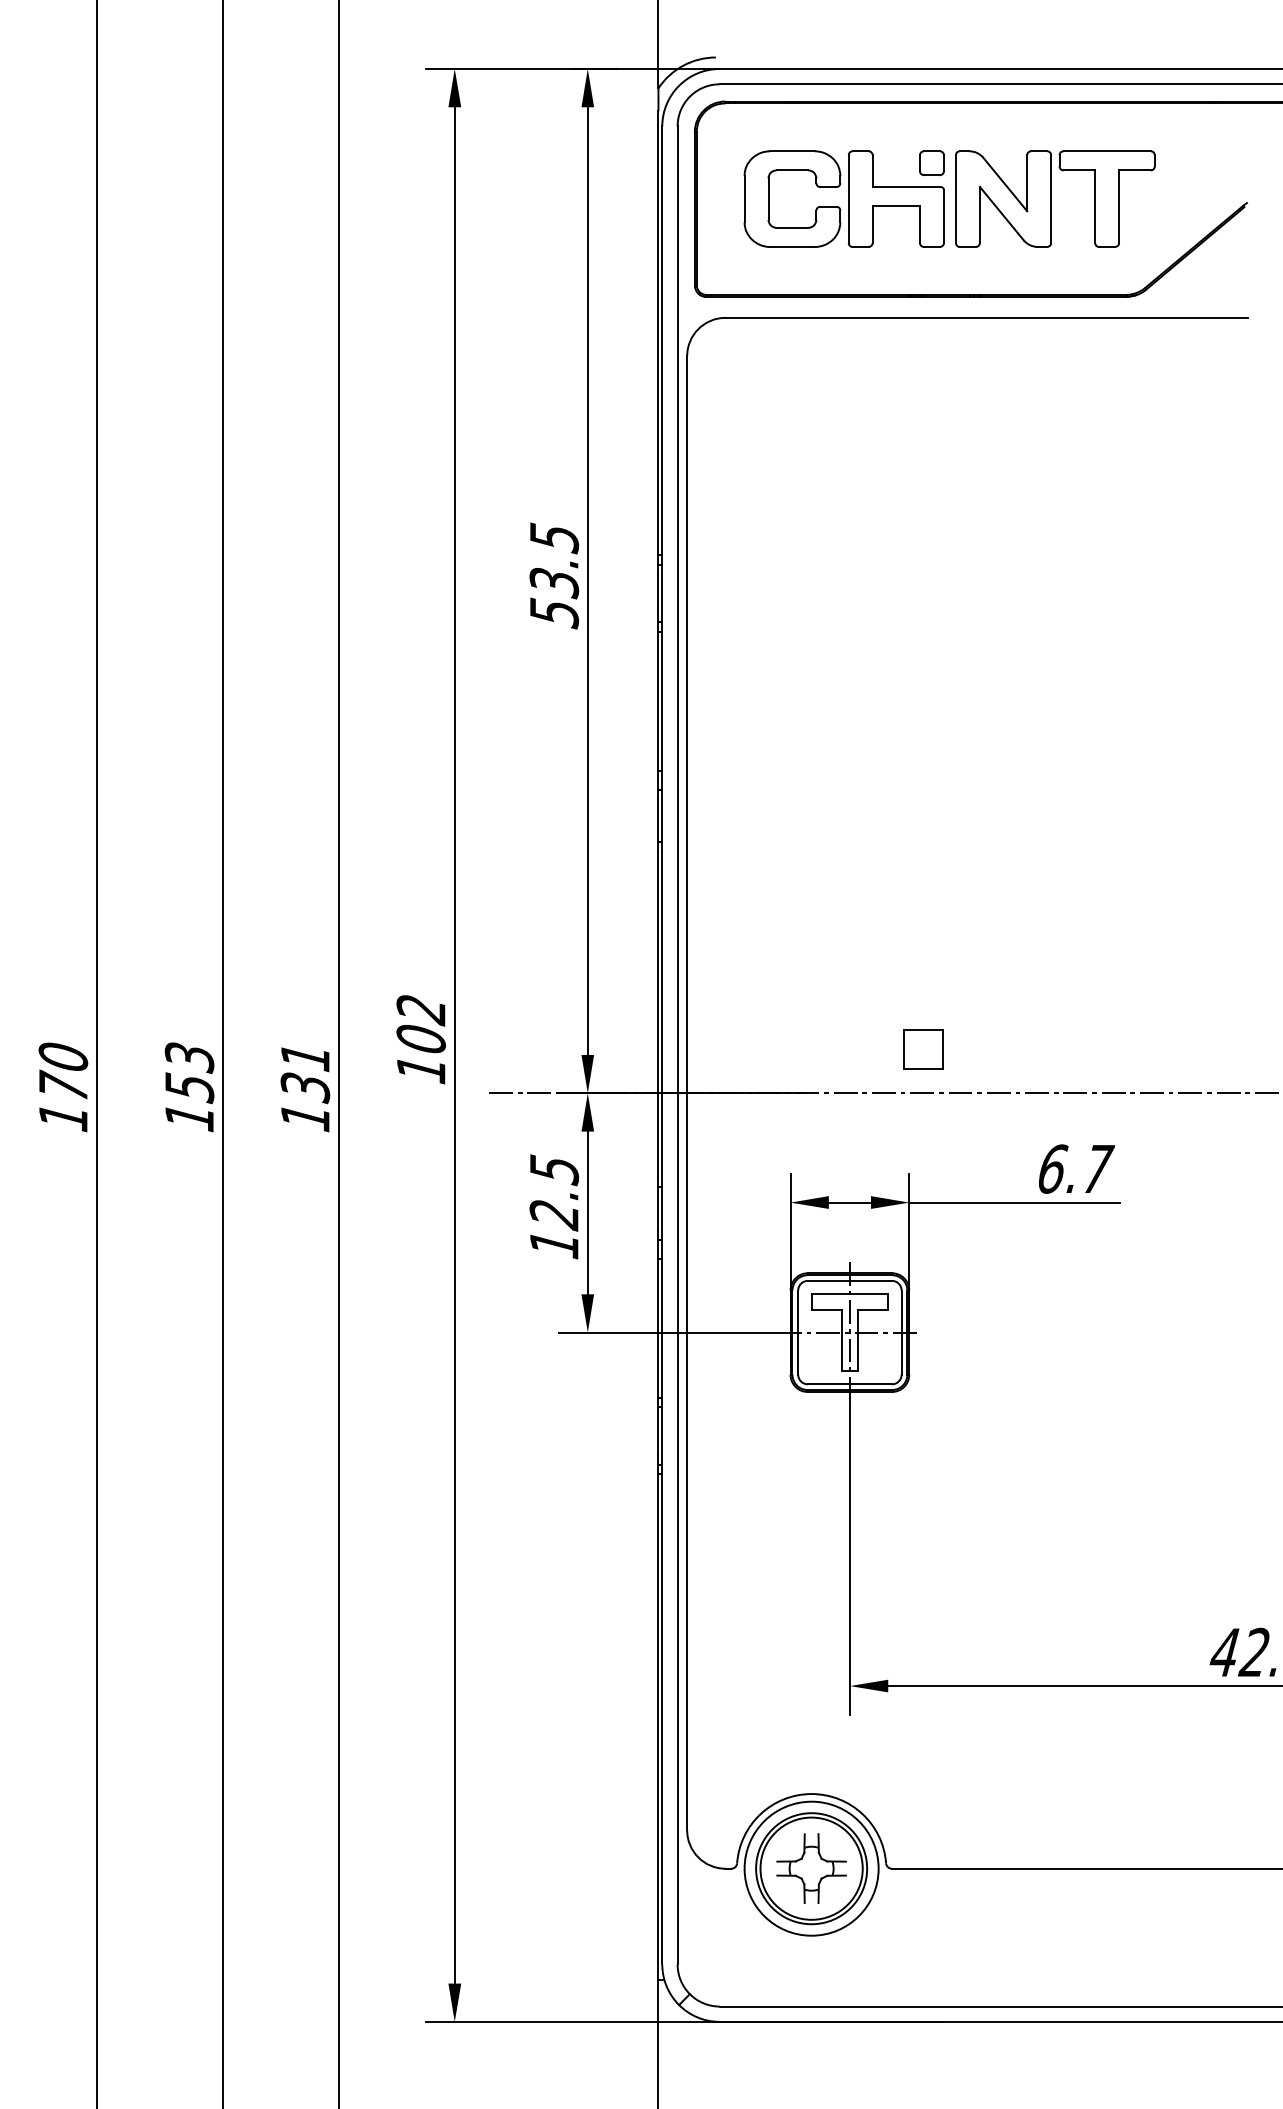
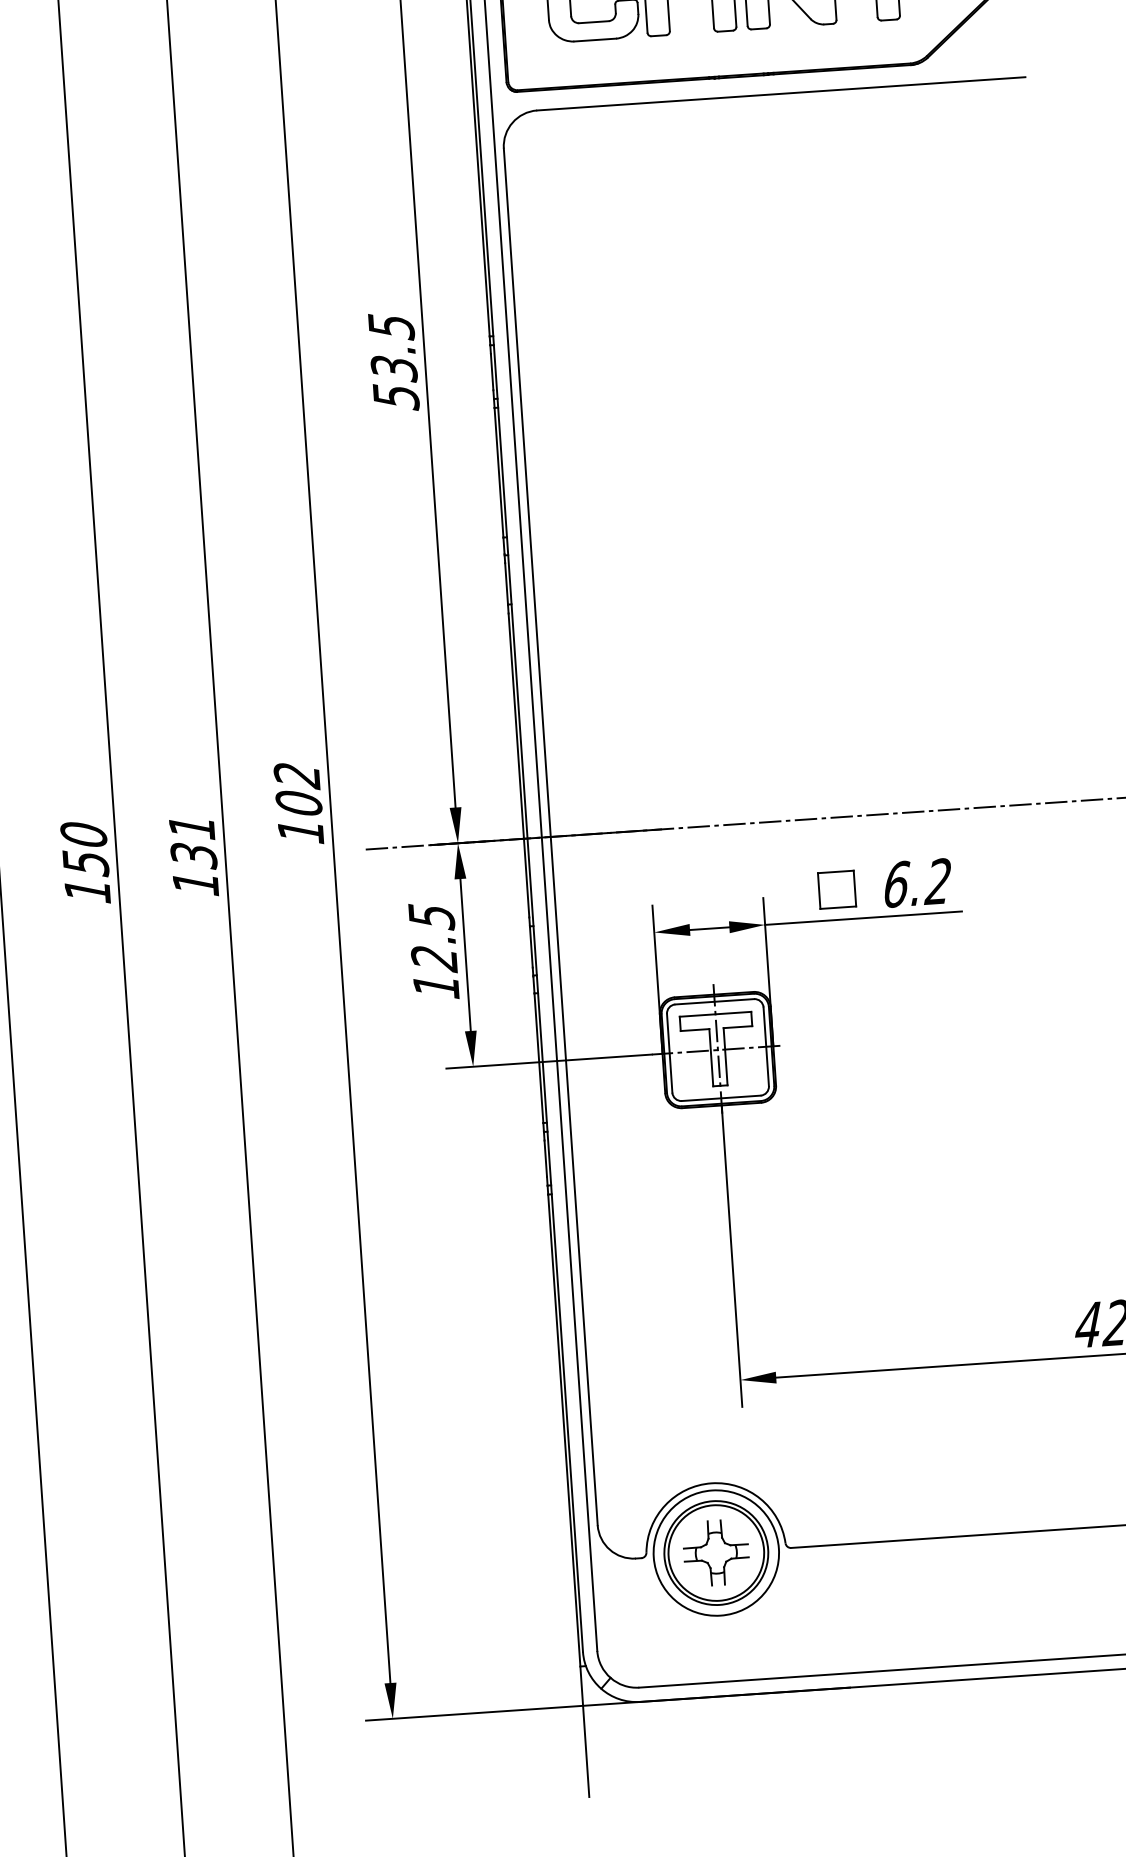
part: (923, 1049) -> (837, 889), moved
text: (189, 1058) -> (83, 836), 153 -> 150
text: (1097, 1168) -> (938, 881), 6.7 -> 6.2

